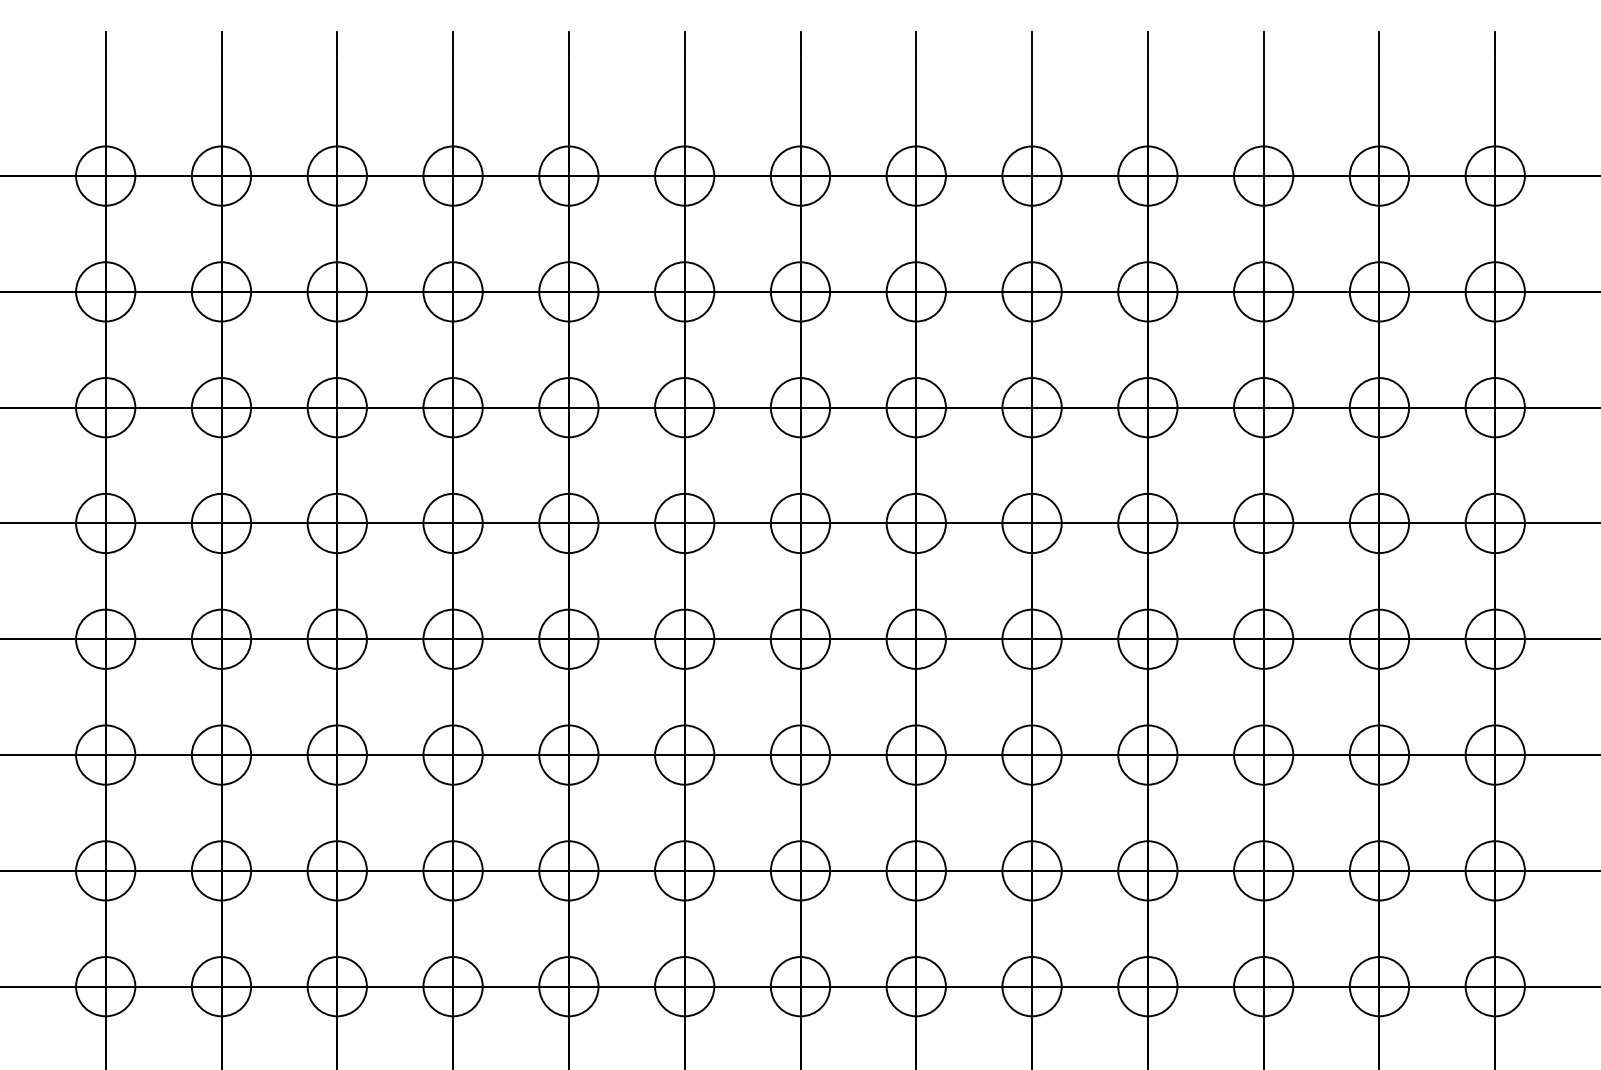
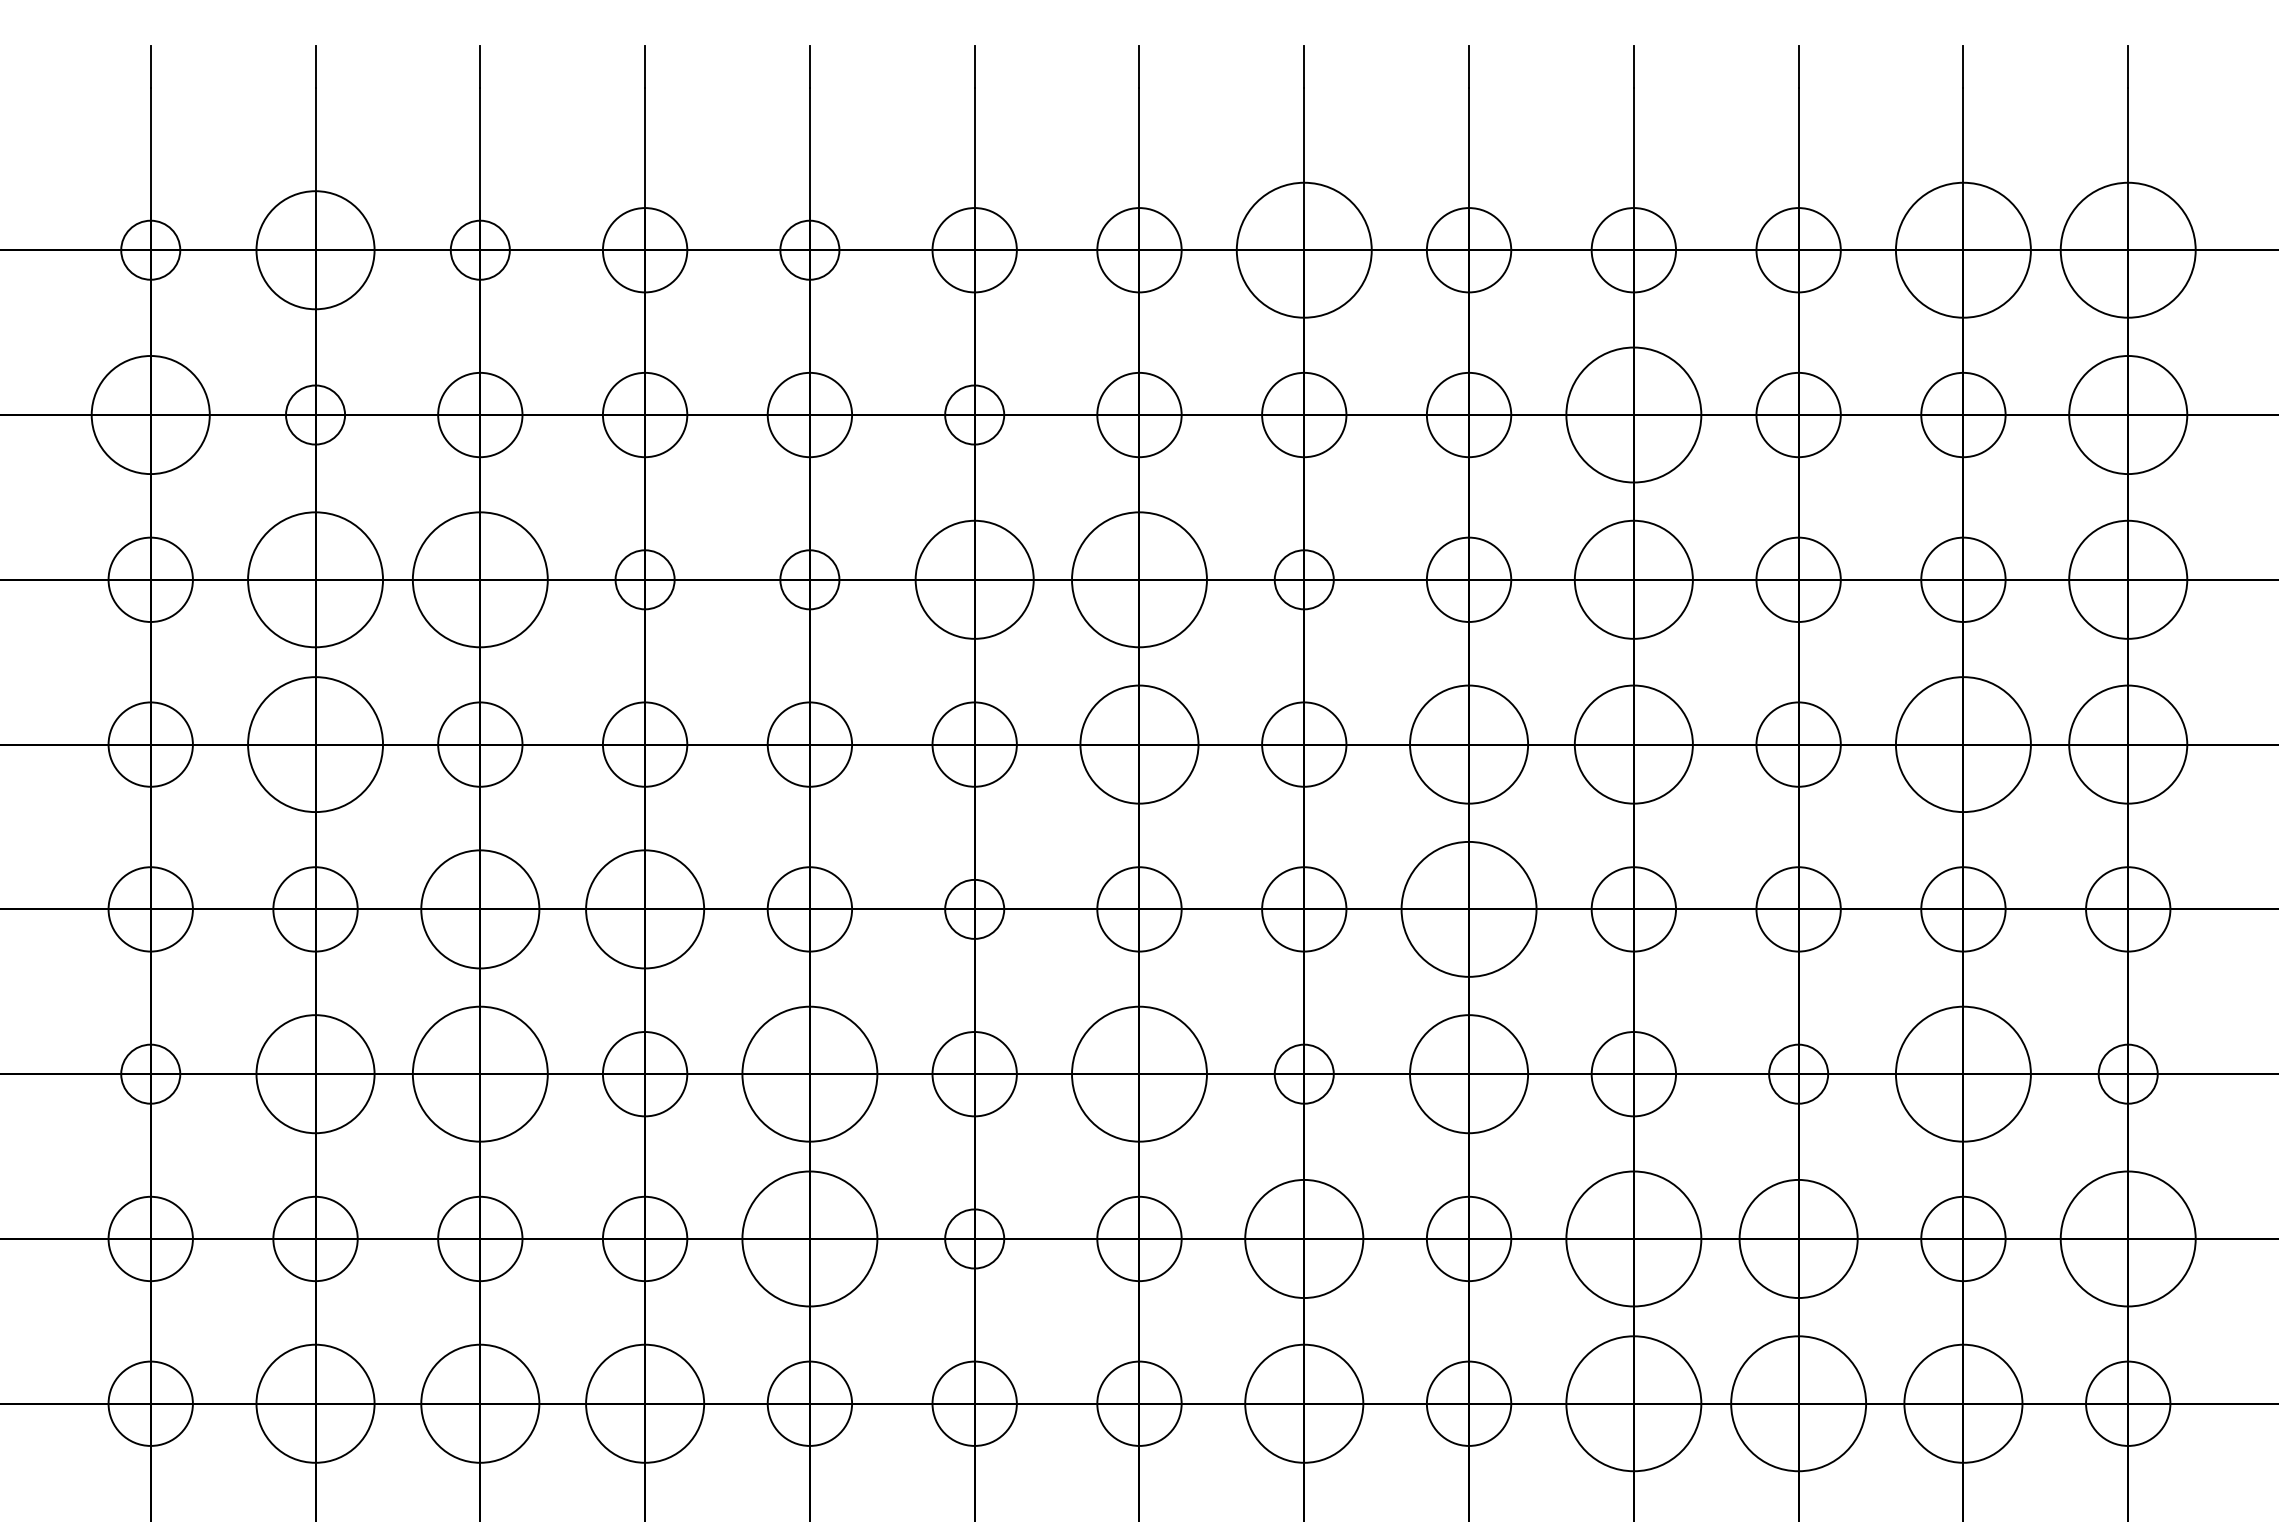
circle: (105, 176) -> (150, 250), size x0.7
circle: (221, 176) -> (315, 250), size x1.4
circle: (337, 176) -> (480, 250), size x0.7
circle: (568, 176) -> (809, 250), size x0.7
circle: (916, 176) -> (1304, 250), size x1.6
circle: (1379, 176) -> (1963, 250), size x1.6
circle: (1495, 176) -> (2128, 250), size x1.6
circle: (105, 291) -> (150, 414), size x1.4
circle: (221, 291) -> (315, 414), size x0.7
circle: (684, 291) -> (974, 414), size x0.7
circle: (1147, 291) -> (1633, 414), size x1.6
circle: (1495, 291) -> (2128, 414), size x1.4
circle: (221, 407) -> (315, 579), size x1.6
circle: (337, 407) -> (480, 579), size x1.6
circle: (452, 407) -> (644, 579), size x0.7
circle: (568, 407) -> (809, 579), size x0.7
circle: (684, 407) -> (974, 579), size x1.4
circle: (800, 407) -> (1139, 579), size x1.6
circle: (916, 407) -> (1304, 579), size x0.7
circle: (1147, 407) -> (1633, 579), size x1.4
circle: (1495, 407) -> (2128, 579), size x1.4
circle: (221, 523) -> (315, 744), size x1.6
circle: (800, 523) -> (1139, 744), size x1.4
circle: (1031, 523) -> (1468, 744), size x1.4
circle: (1147, 523) -> (1633, 744), size x1.4
circle: (1379, 523) -> (1963, 744), size x1.6
circle: (1495, 523) -> (2128, 744), size x1.4
circle: (337, 639) -> (480, 909), size x1.4
circle: (452, 639) -> (644, 909), size x1.4
circle: (684, 639) -> (974, 909), size x0.7
circle: (1031, 639) -> (1468, 909), size x1.6
circle: (105, 755) -> (150, 1074), size x0.7
circle: (221, 755) -> (315, 1074), size x1.4
circle: (337, 755) -> (480, 1074), size x1.6
circle: (568, 755) -> (809, 1074), size x1.6
circle: (800, 755) -> (1139, 1074), size x1.6
circle: (916, 755) -> (1304, 1074), size x0.7
circle: (1031, 755) -> (1468, 1074), size x1.4
circle: (1263, 755) -> (1798, 1074), size x0.7
circle: (1379, 755) -> (1963, 1074), size x1.6
circle: (1495, 755) -> (2128, 1074), size x0.7
circle: (568, 870) -> (809, 1238), size x1.6
circle: (684, 870) -> (974, 1238), size x0.7
circle: (916, 870) -> (1304, 1238), size x1.4
circle: (1147, 870) -> (1633, 1238), size x1.6
circle: (1263, 870) -> (1798, 1238), size x1.4
circle: (1495, 870) -> (2128, 1238), size x1.6
circle: (221, 986) -> (315, 1403), size x1.4
circle: (337, 986) -> (480, 1403), size x1.4
circle: (452, 986) -> (644, 1403), size x1.4
circle: (916, 986) -> (1304, 1403), size x1.4
circle: (1147, 986) -> (1633, 1403), size x1.6
circle: (1263, 986) -> (1798, 1403), size x1.6
circle: (1379, 986) -> (1963, 1403), size x1.4

